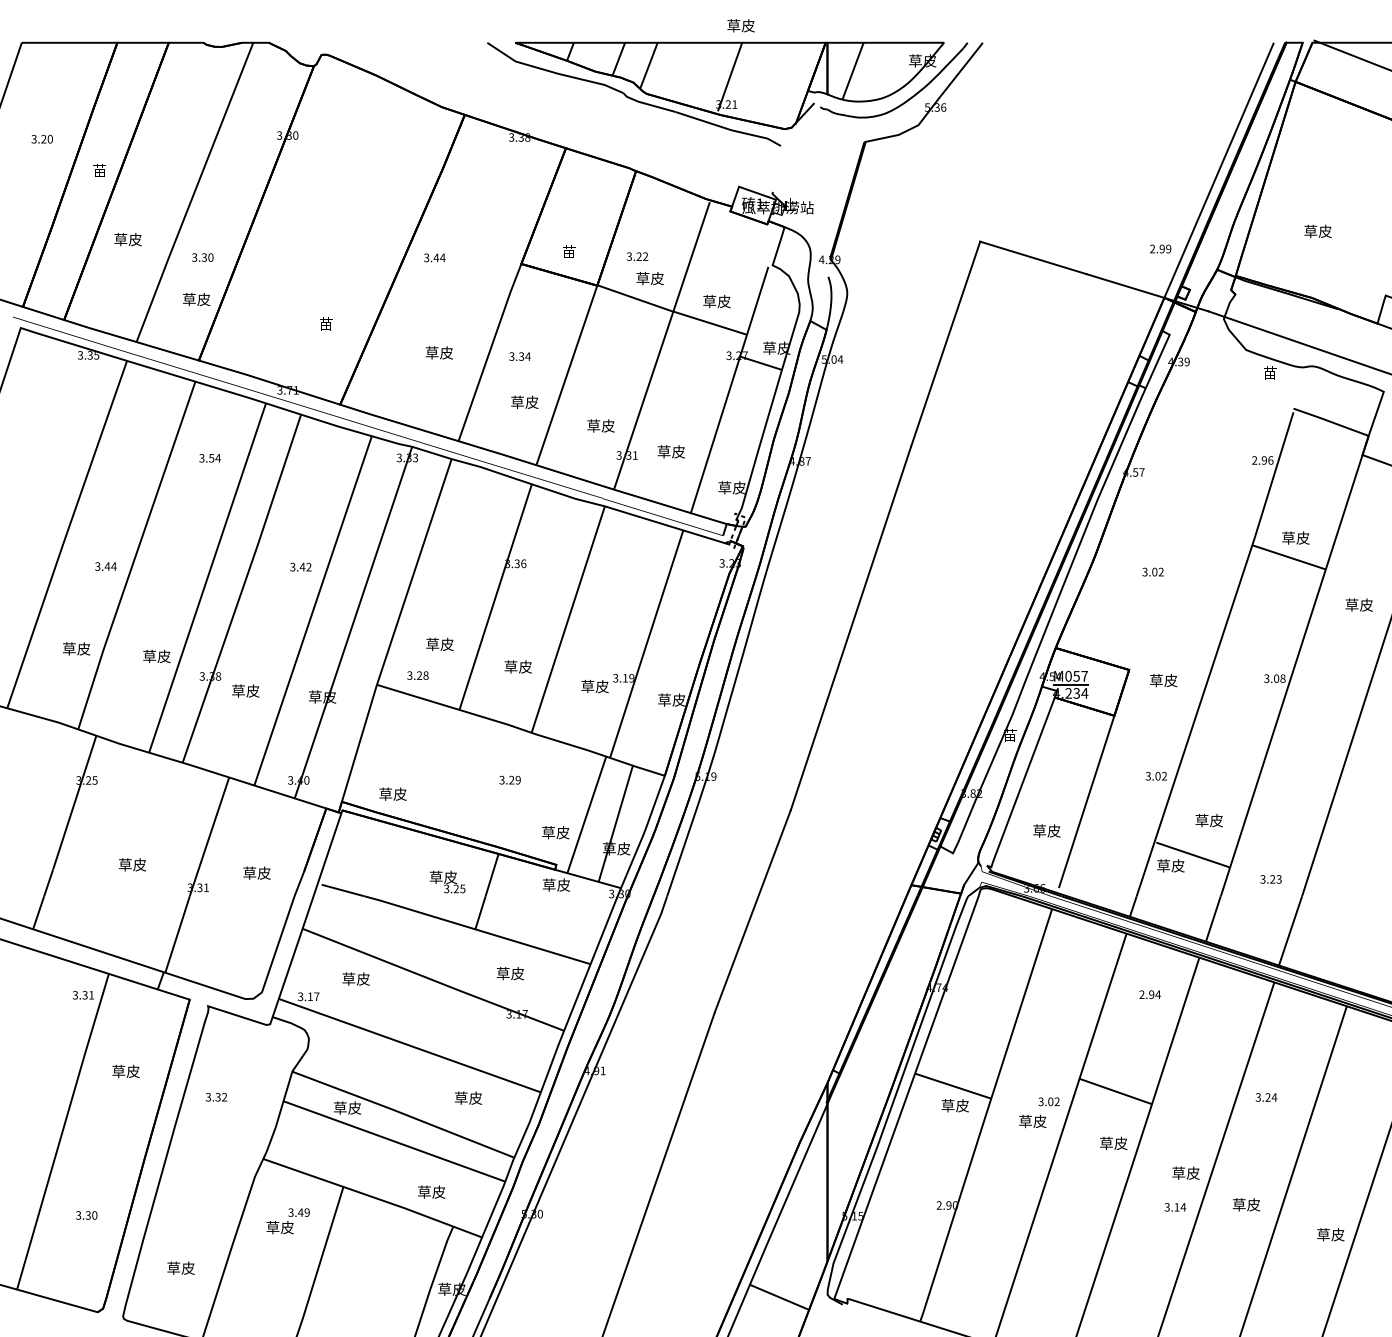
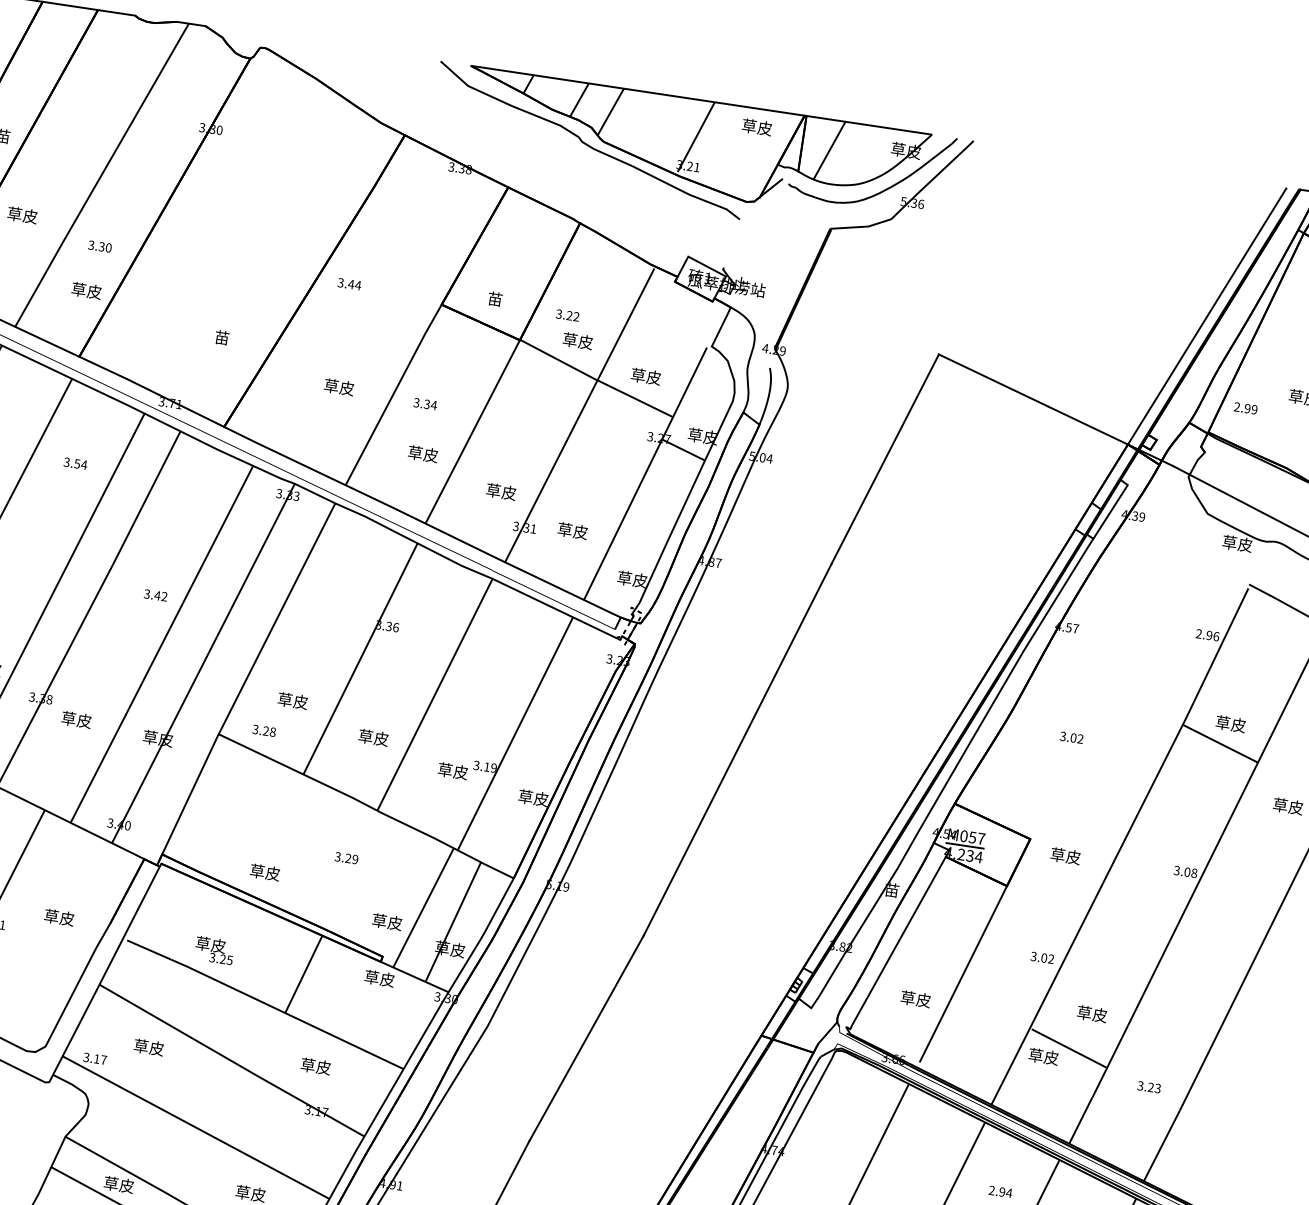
text: (740, 25) -> (756, 126), moved
text: (1160, 248) -> (1245, 407), moved
text: (1276, 372) -> (1236, 542), 苗 -> 草皮
text: (392, 793) -> (264, 871), moved
text: (447, 881) -> (214, 949), moved

